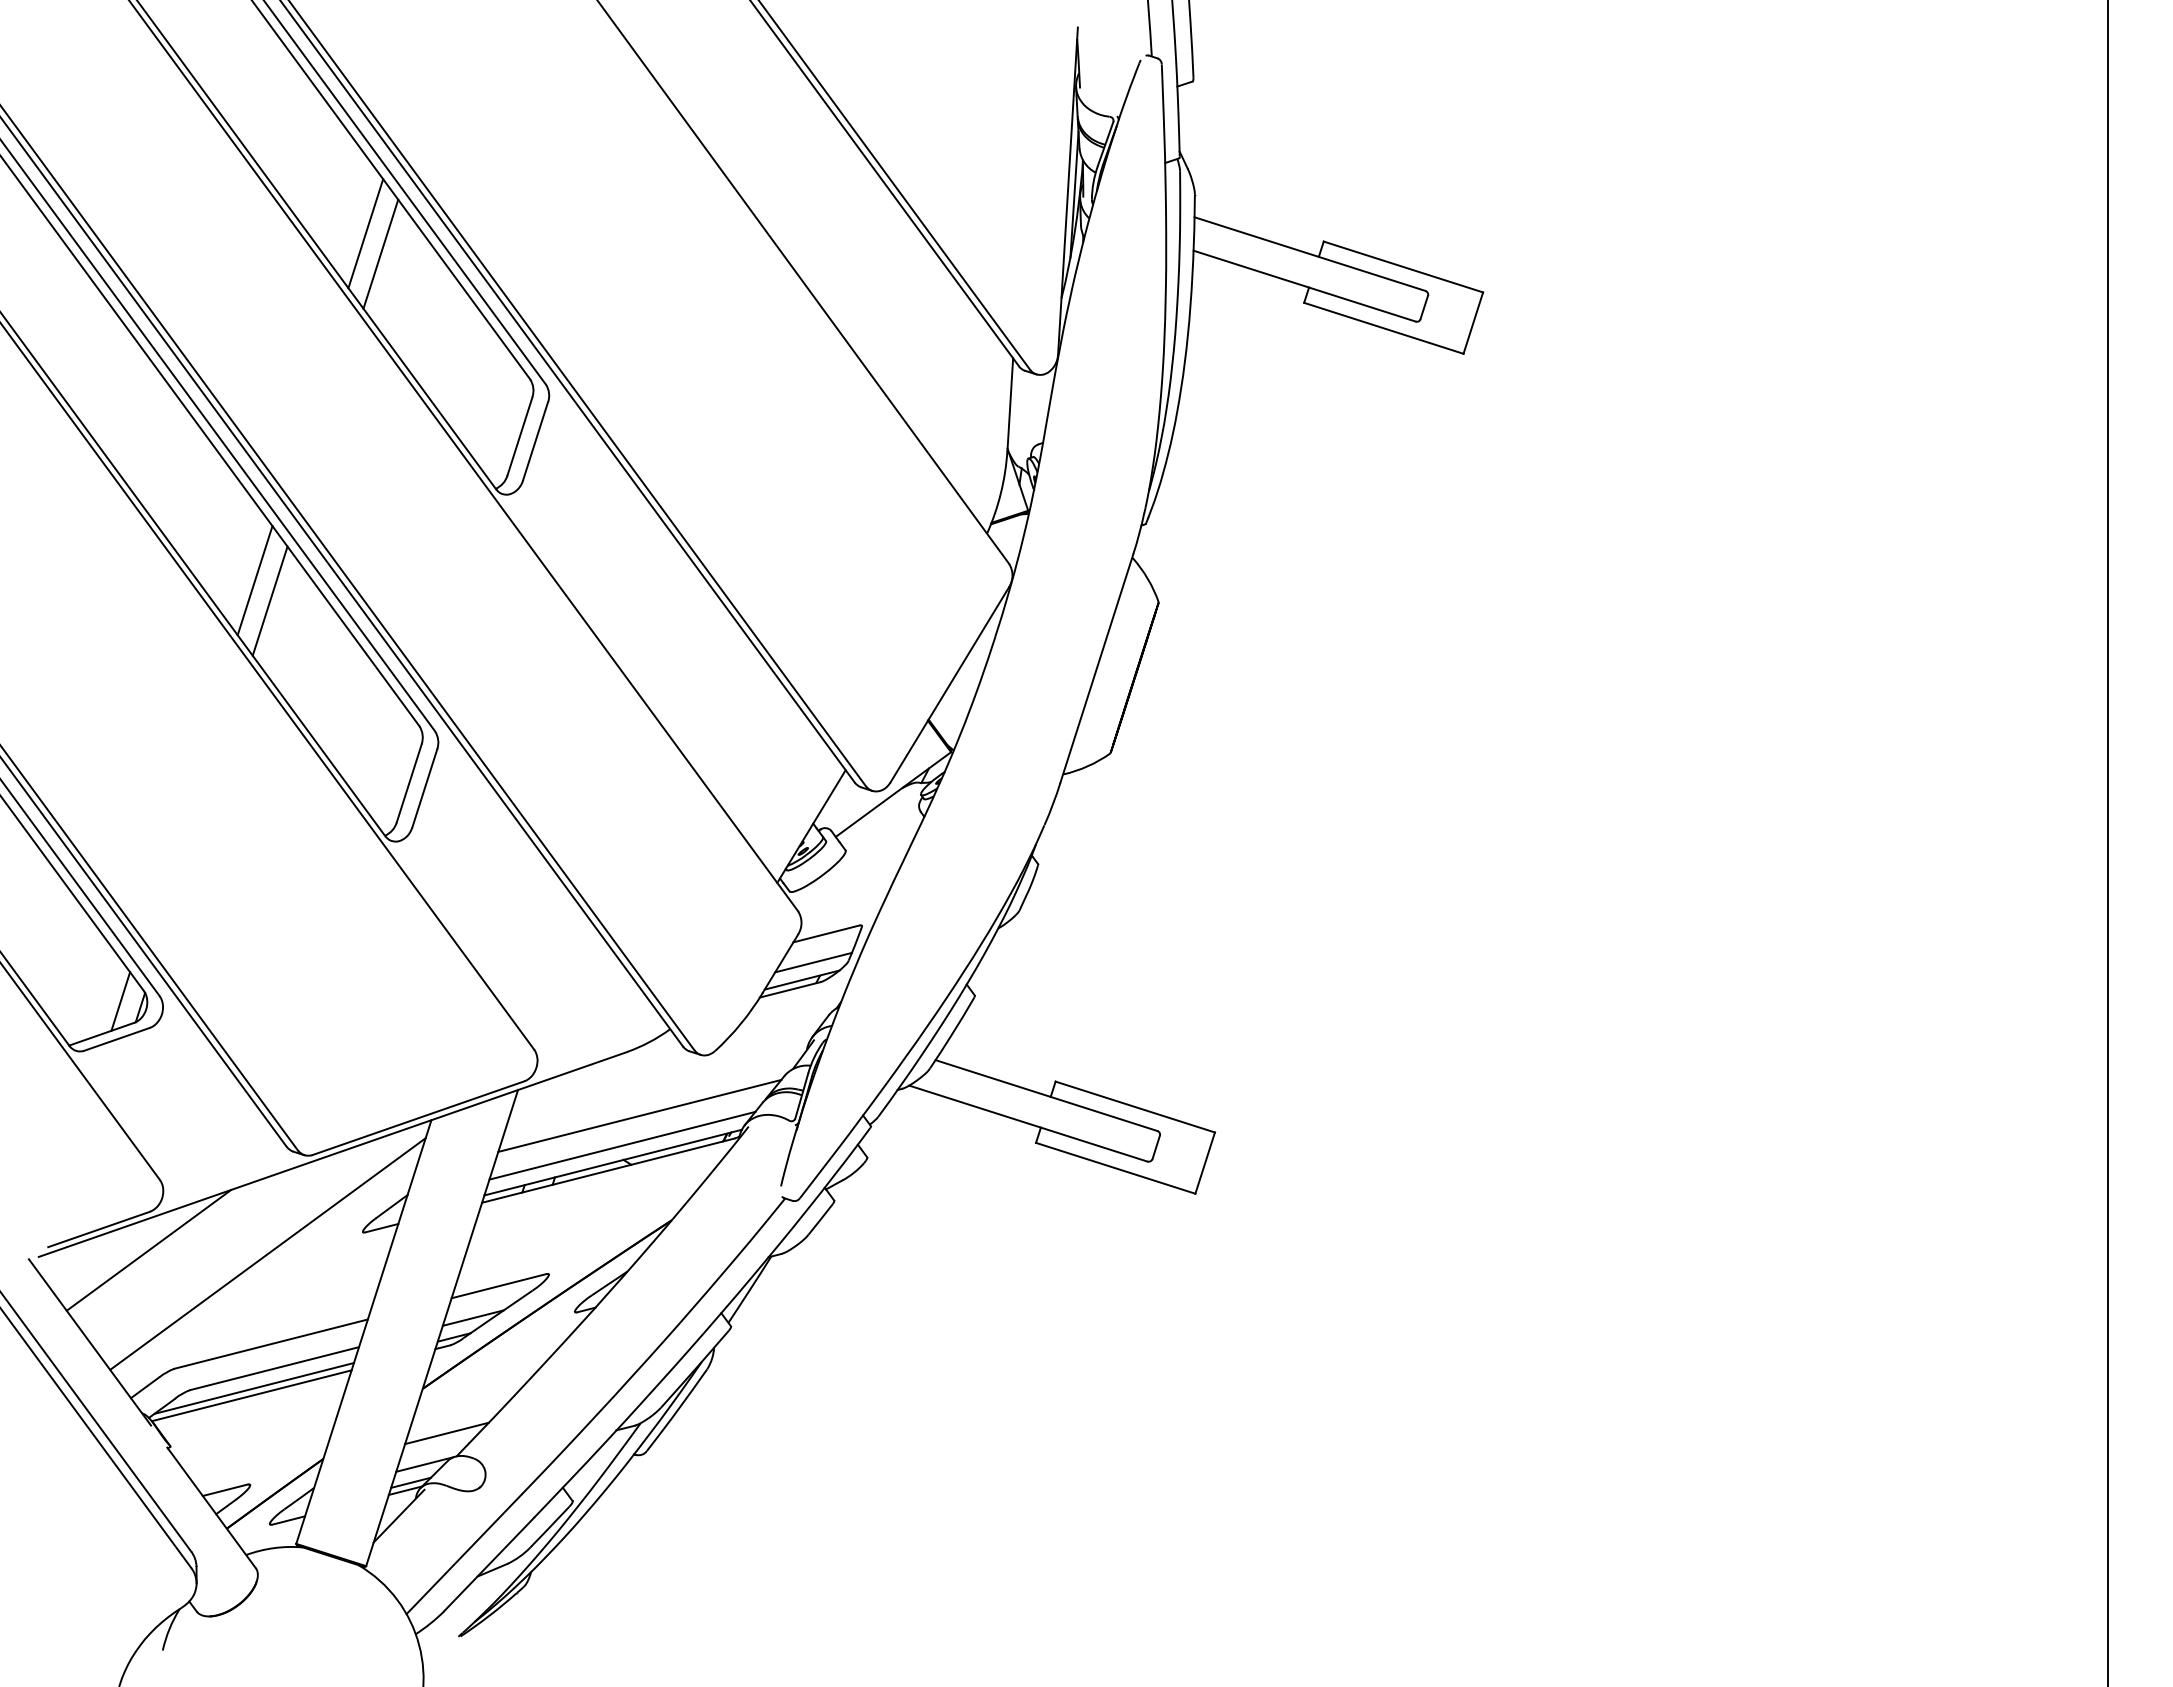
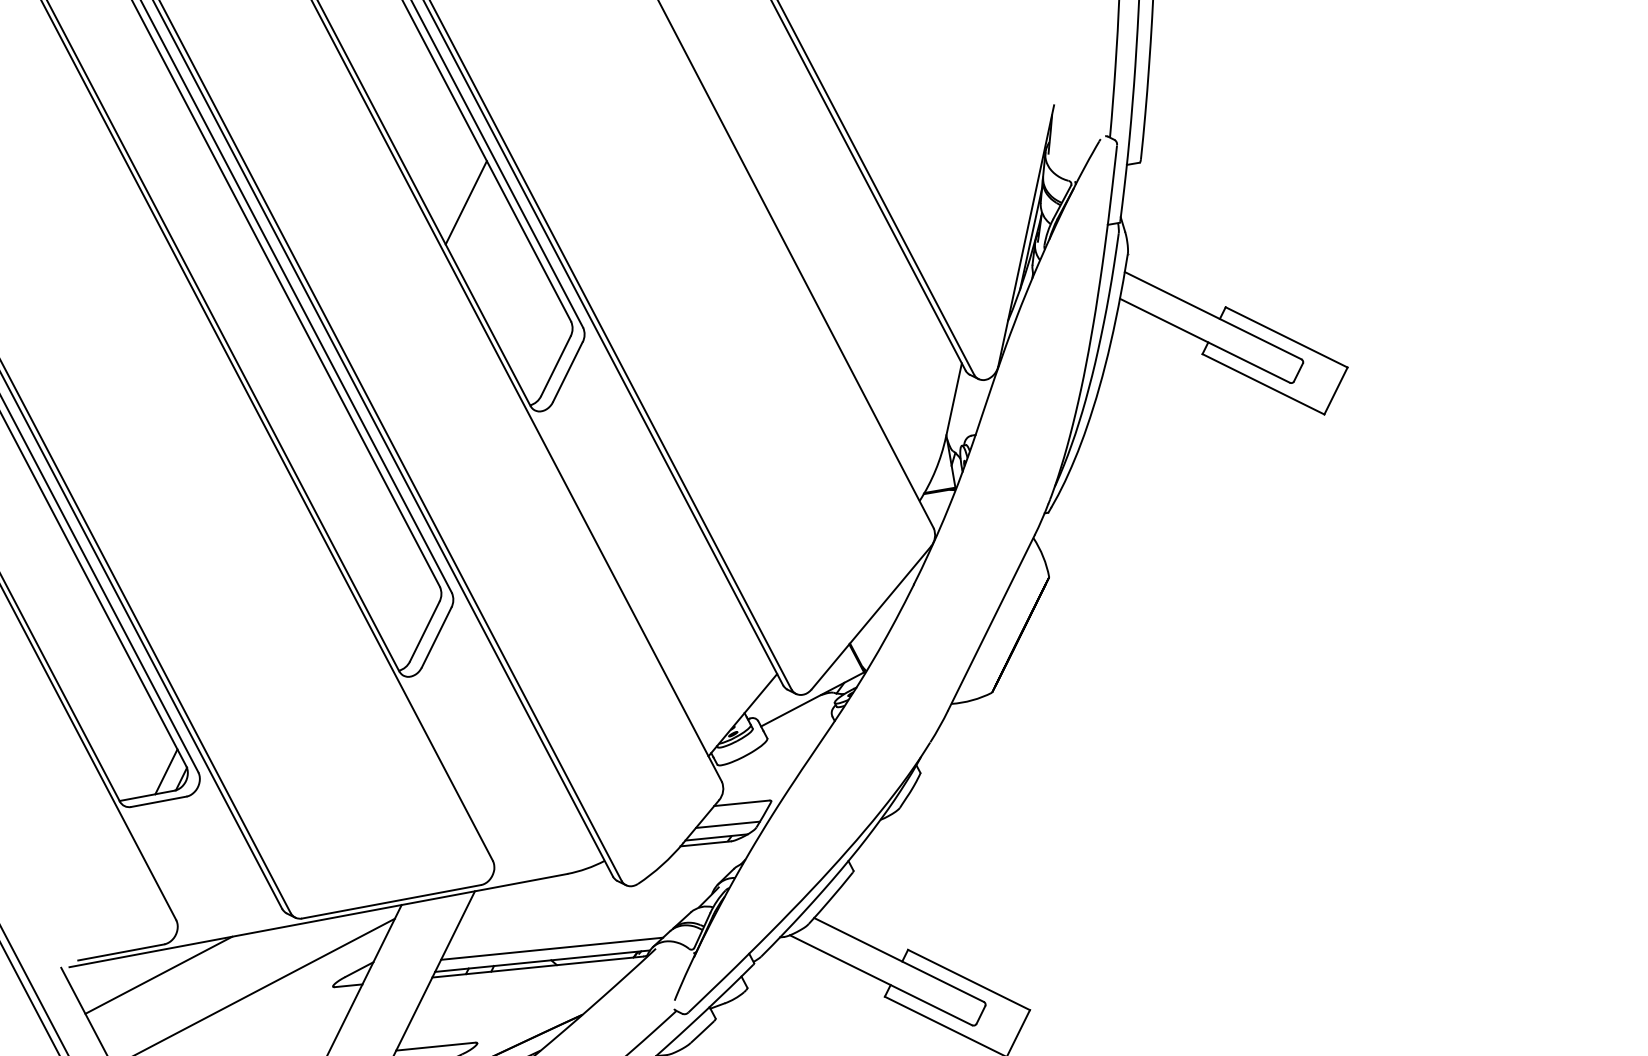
line: (365, 233) -> (456, 184), removed
line: (254, 580) -> (325, 449), removed
line: (269, 600) -> (334, 467), removed
line: (639, 1115) -> (569, 926), removed

